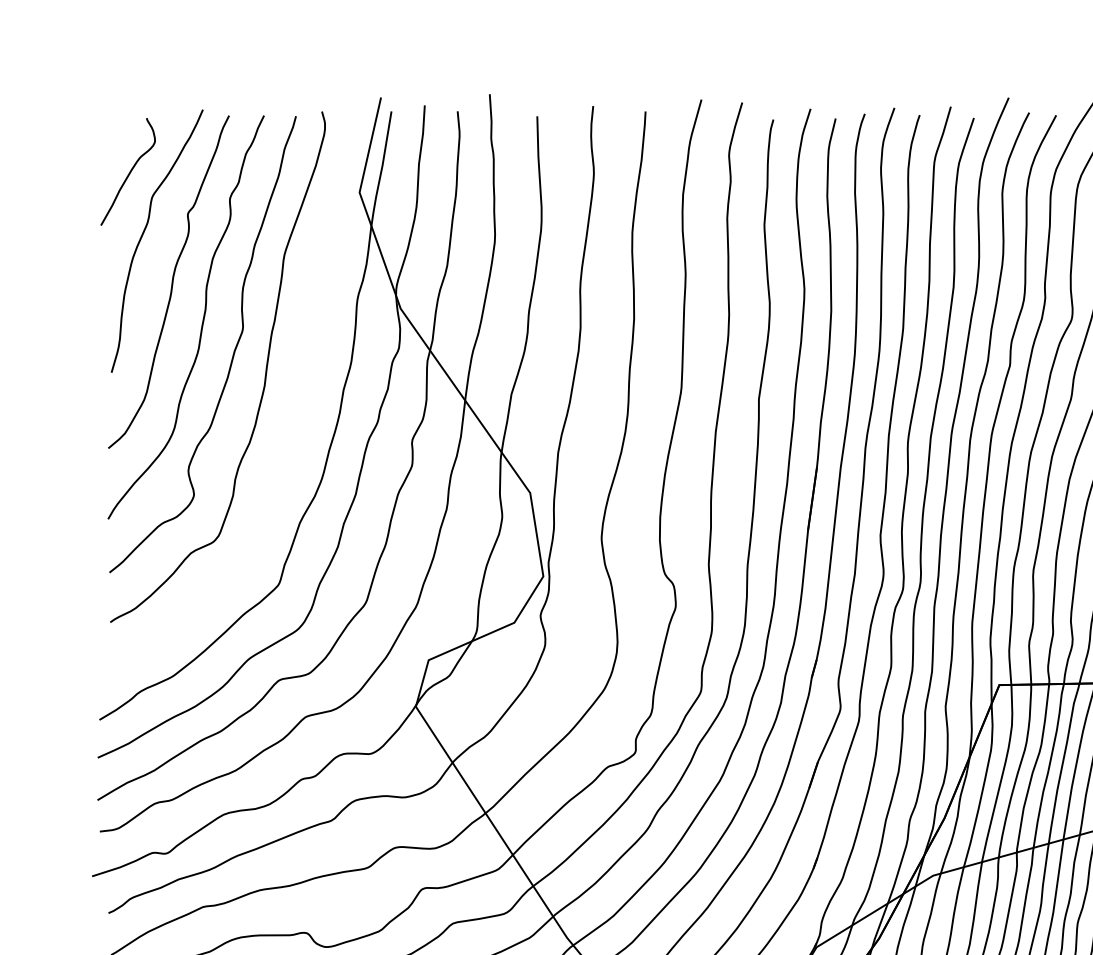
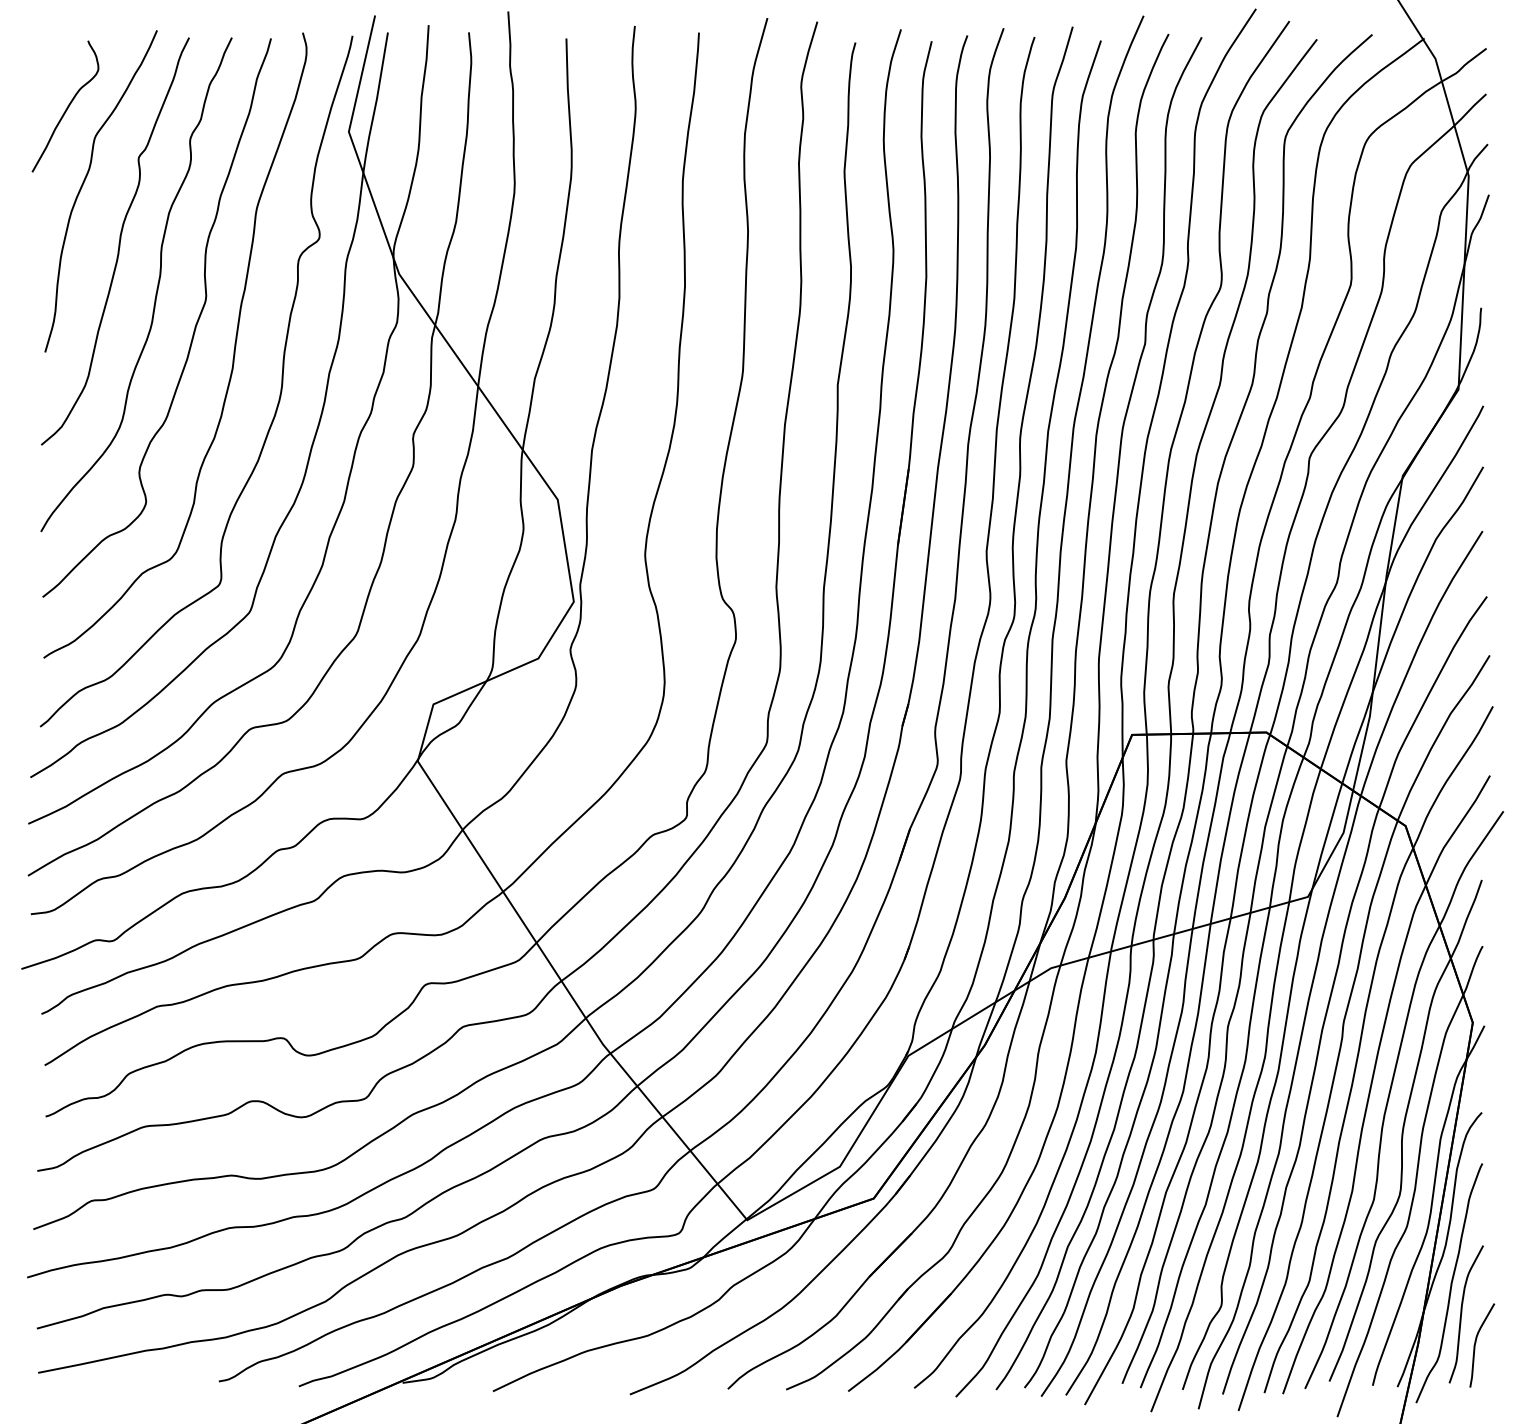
curve: (301, 413) -> (277, 402), added

